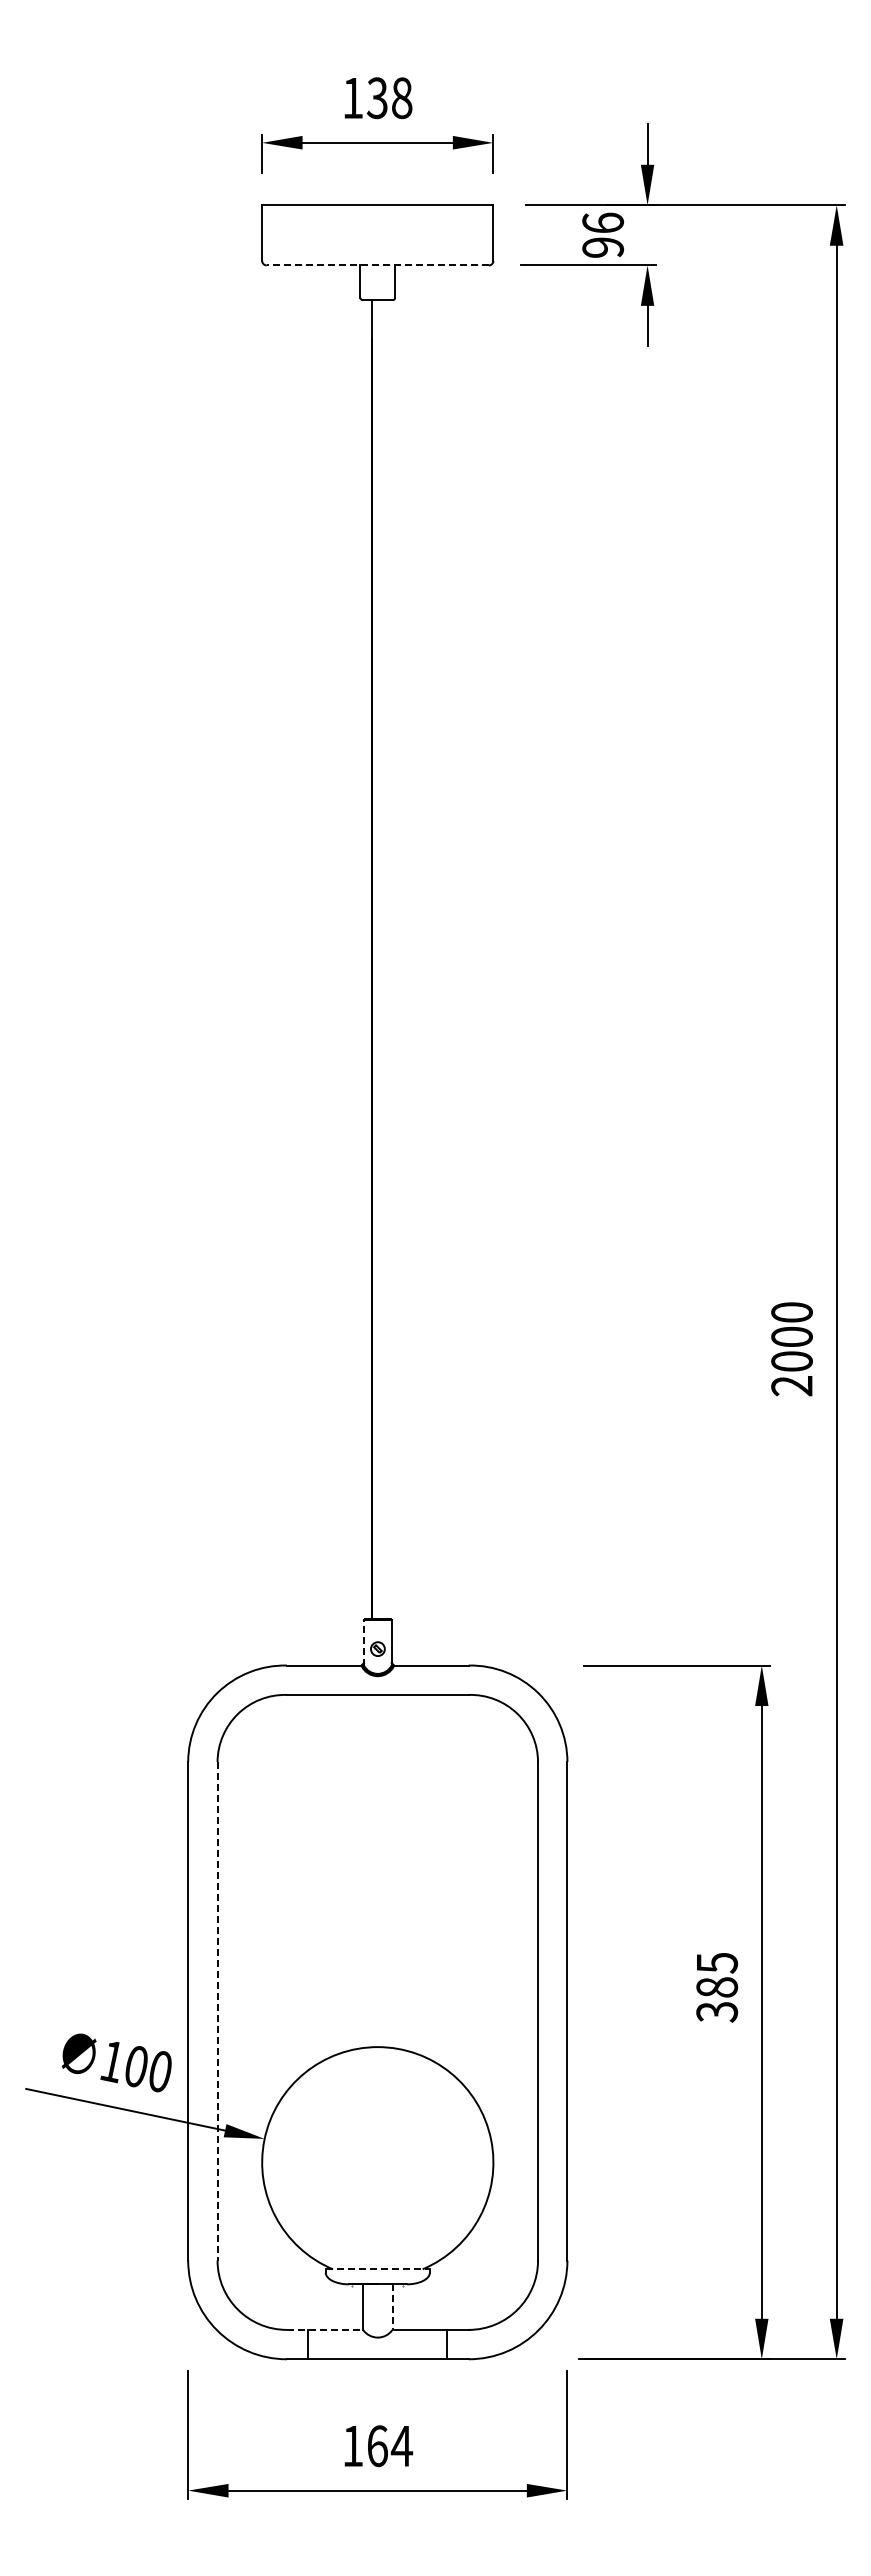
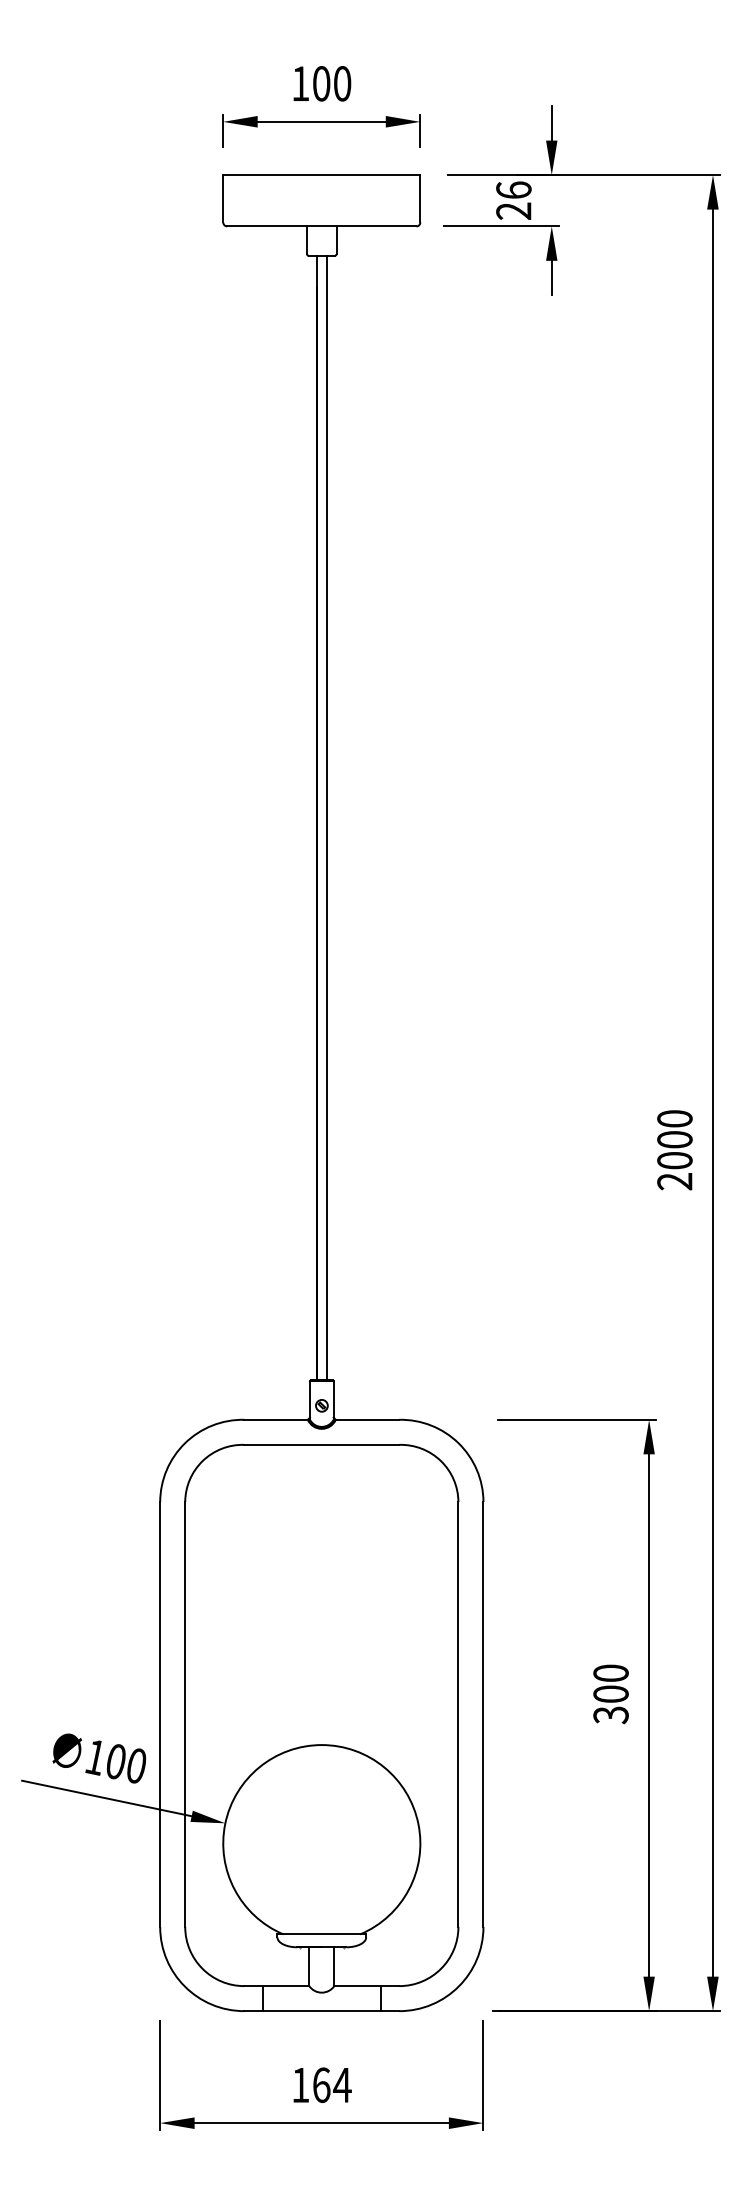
text: (389, 97) -> (331, 83), 138 -> 100
text: (603, 247) -> (514, 211), 96 -> 26
line: (377, 265) -> (321, 226), dashed -> solid
line: (383, 959) -> (326, 817), added
line: (363, 1642) -> (309, 1400), dashed -> solid
text: (716, 1974) -> (610, 1683), 385 -> 300
line: (217, 2011) -> (185, 1714), dashed -> solid
line: (378, 2269) -> (322, 1934), dashed -> solid
line: (392, 2307) -> (334, 1967), dashed -> solid
line: (325, 2329) -> (277, 1985), dashed -> solid

